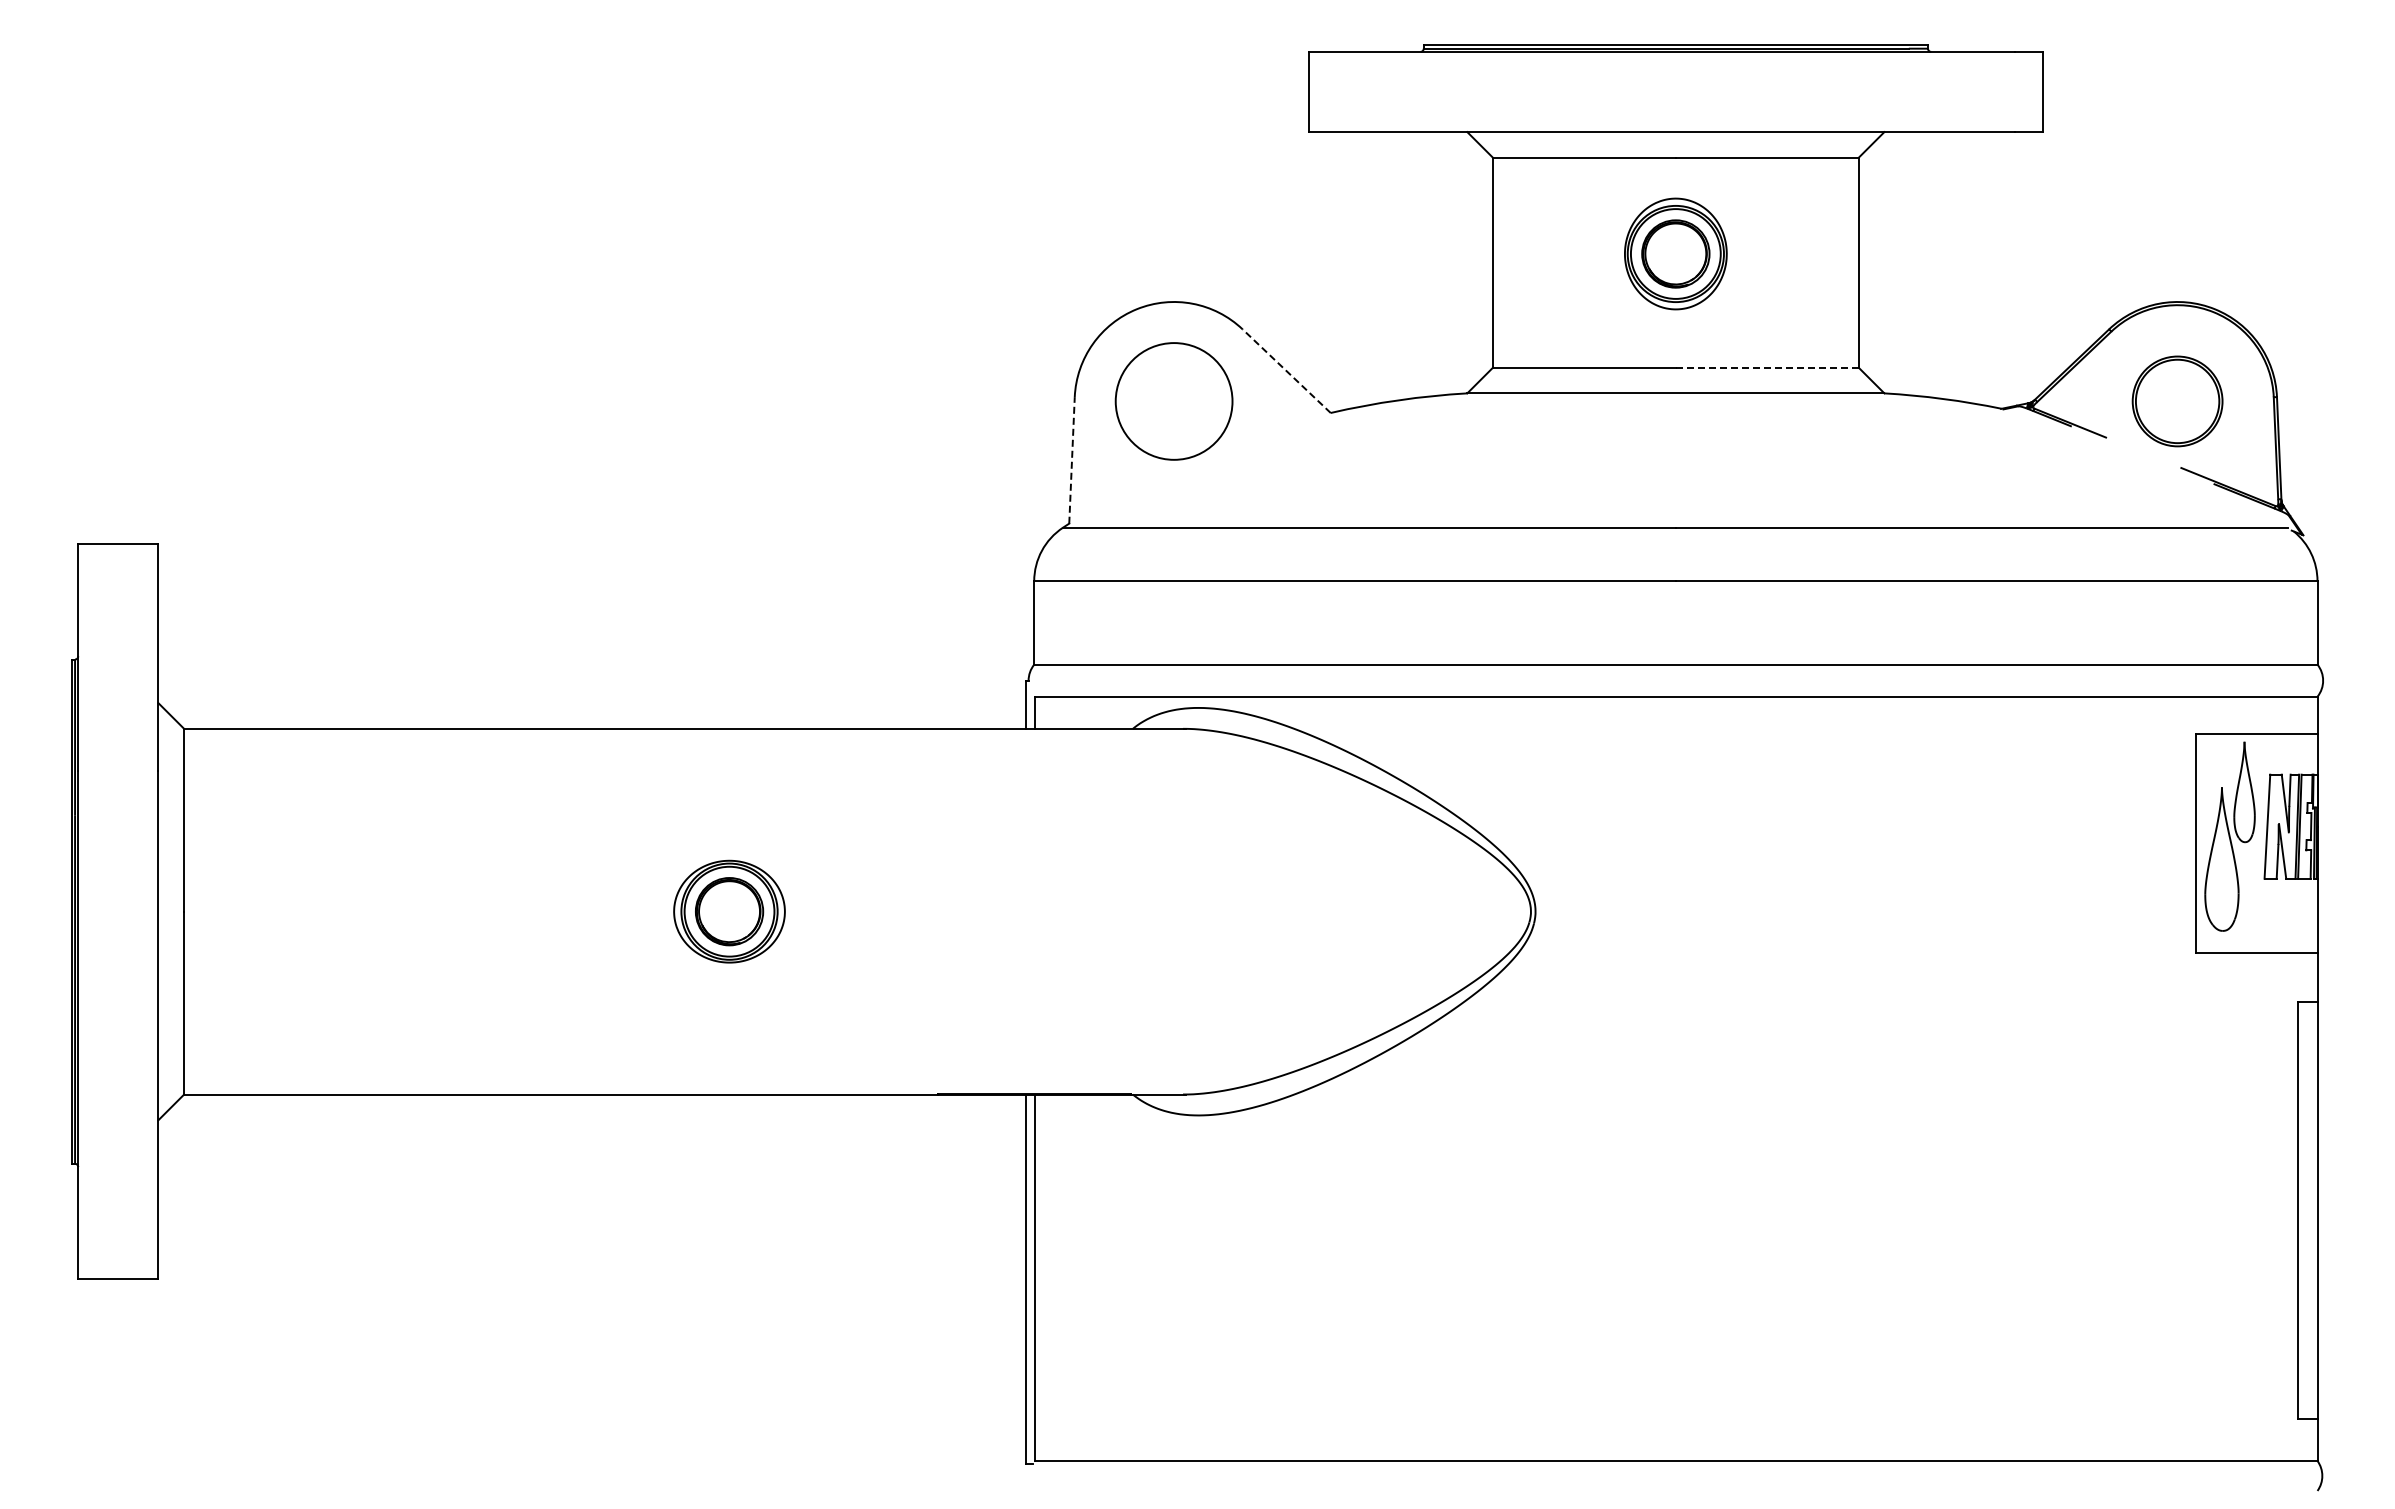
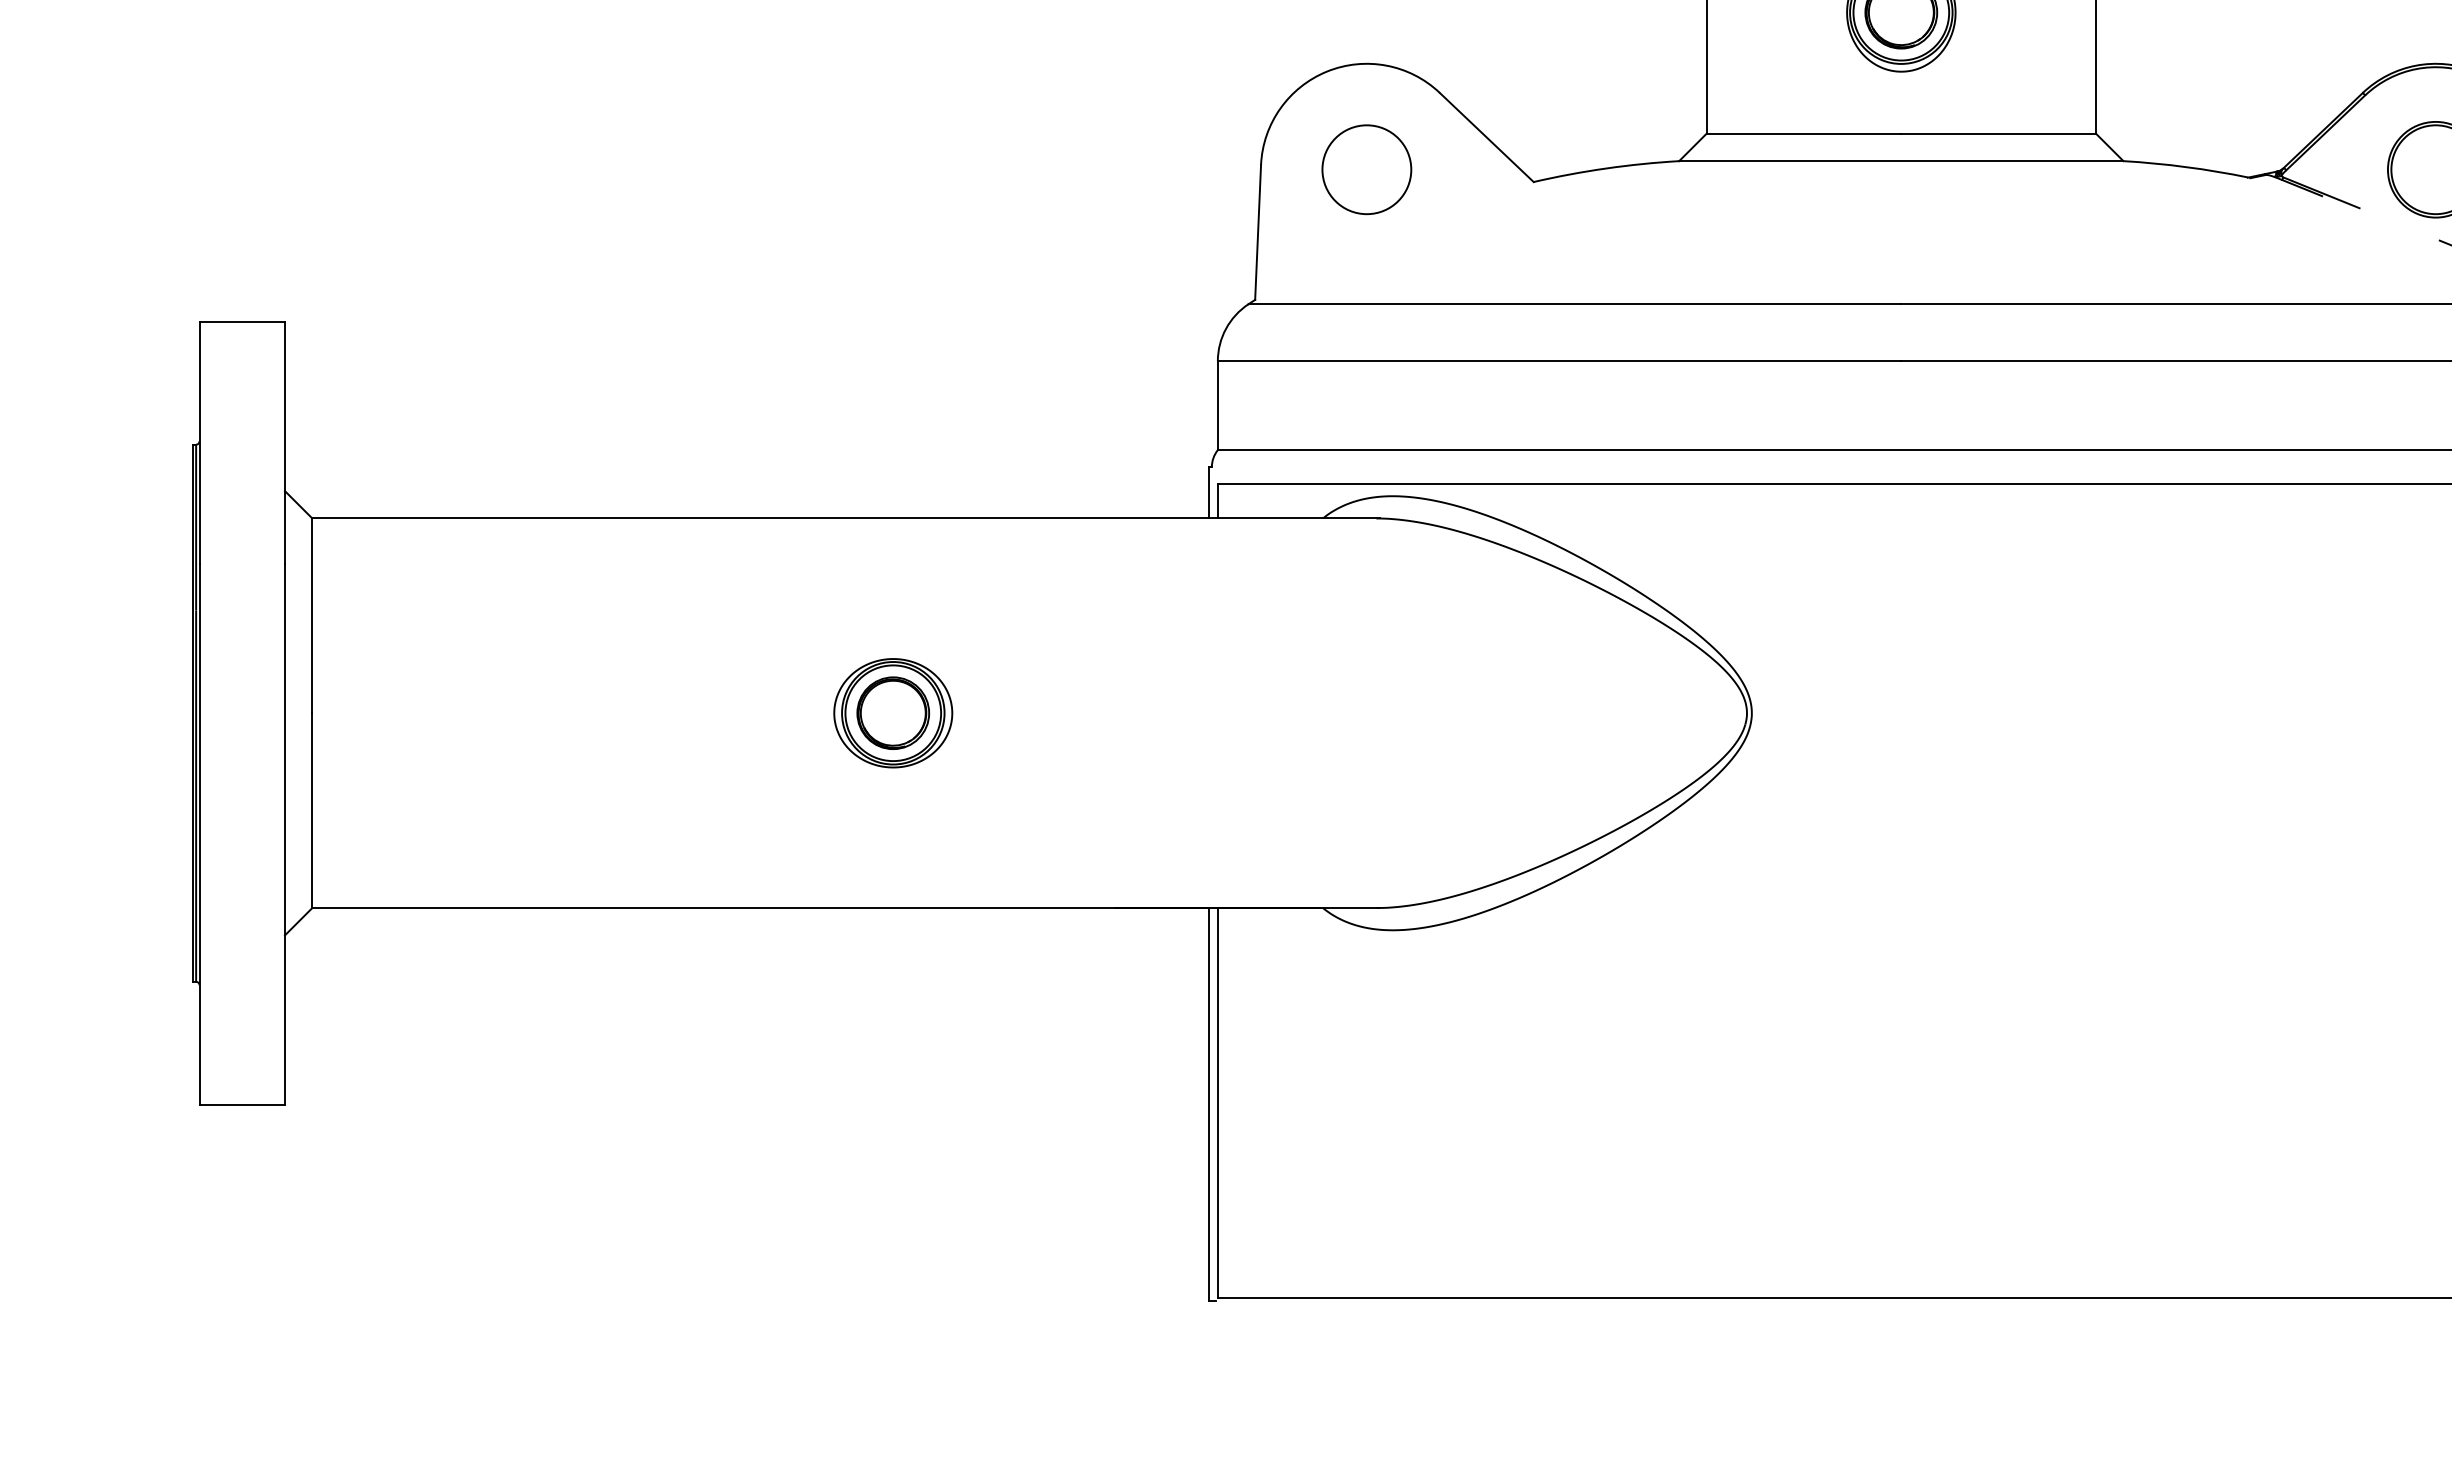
line: (1767, 367) -> (1998, 133), dashed -> solid
line: (1286, 371) -> (1486, 137), dashed -> solid
circle: (1173, 401) -> (1366, 169), size x0.71
line: (1072, 459) -> (1258, 231), dashed -> solid

